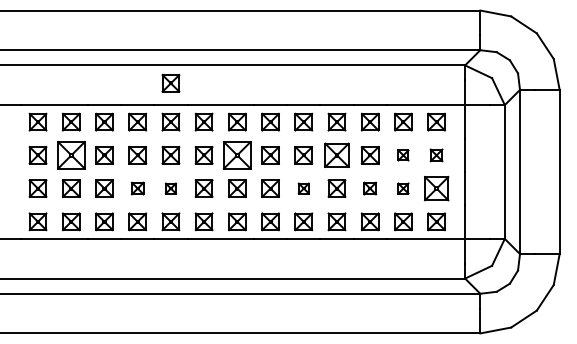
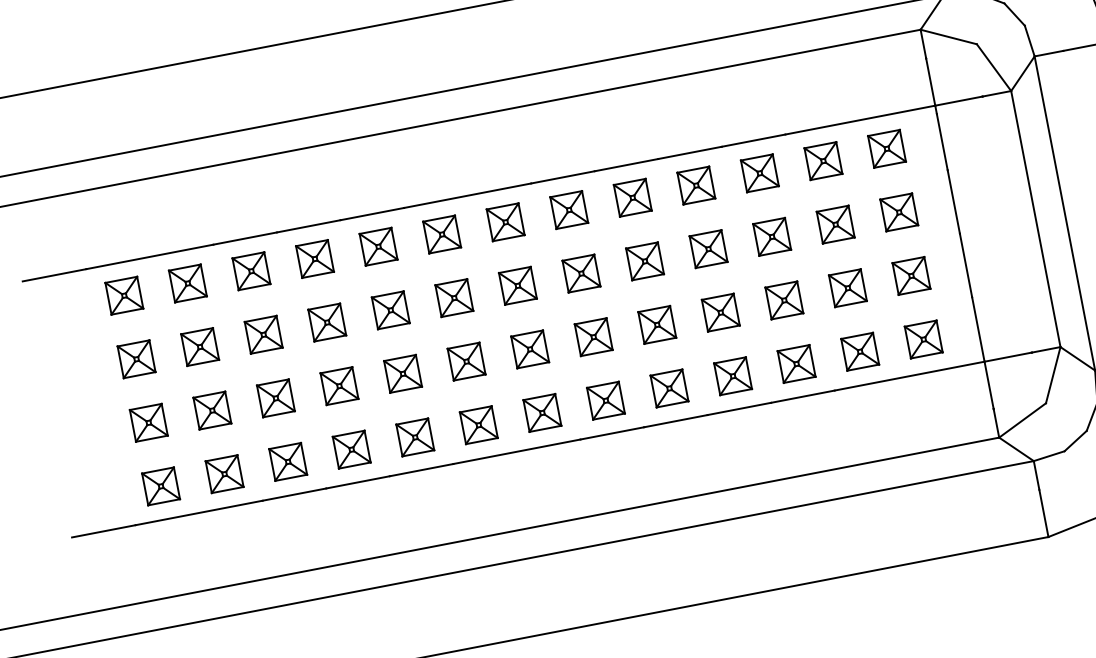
part: (170, 83) -> (363, 172), removed
part: (70, 155) -> (198, 347), size x0.62
part: (237, 155) -> (518, 286), size x0.62
part: (336, 155) -> (707, 249), size x0.71
part: (403, 155) -> (835, 224), size x1.67
part: (436, 155) -> (899, 212), size x1.43
part: (137, 188) -> (339, 386), size x1.43
part: (170, 188) -> (402, 373), size x1.67
part: (303, 188) -> (656, 324), size x1.67
part: (369, 188) -> (782, 300), size x1.43
part: (403, 188) -> (848, 287), size x1.67
part: (436, 188) -> (911, 275), size x0.71

